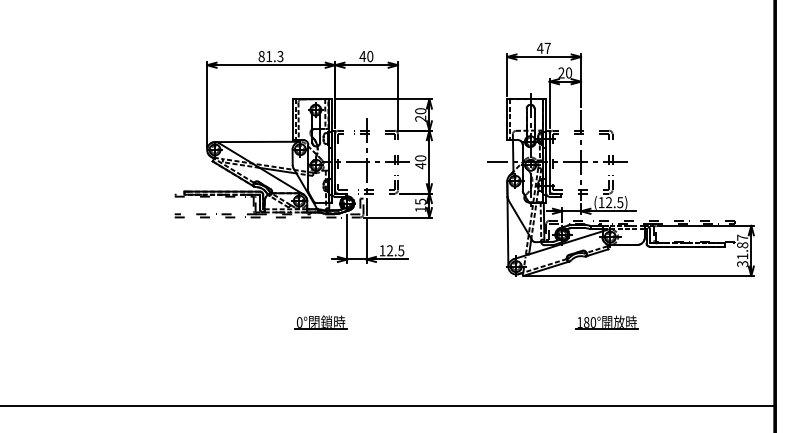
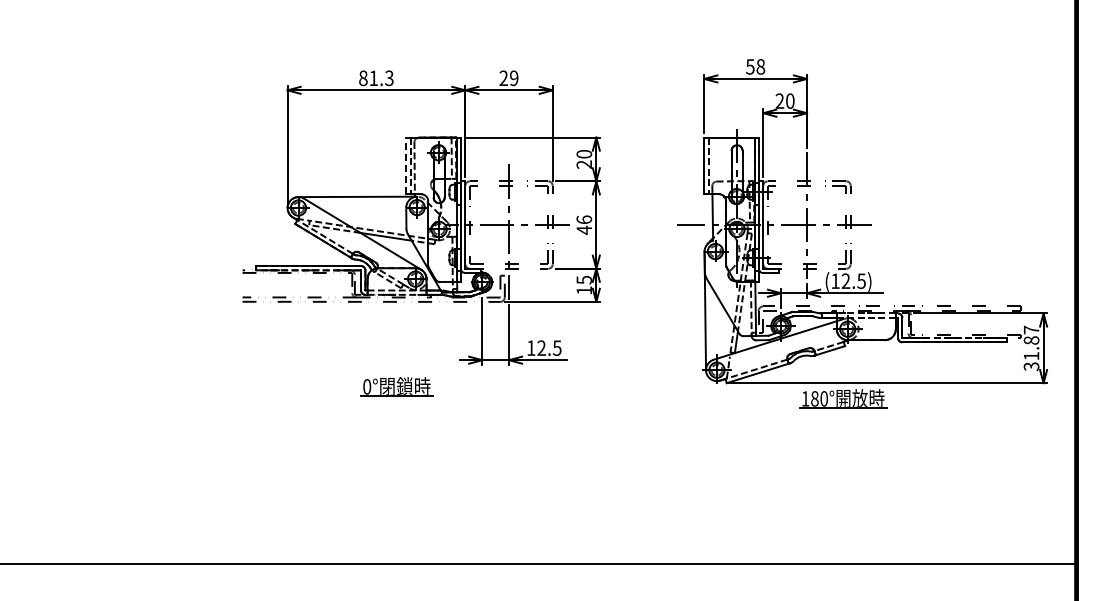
text: (543, 48) -> (755, 66), 47 -> 58
text: (366, 56) -> (508, 78), 40 -> 29
line: (292, 119) -> (406, 165), solid -> dashed
text: (420, 158) -> (583, 219), 40 -> 46
part: (320, 322) -> (396, 386), moved
part: (607, 322) -> (843, 398), moved

